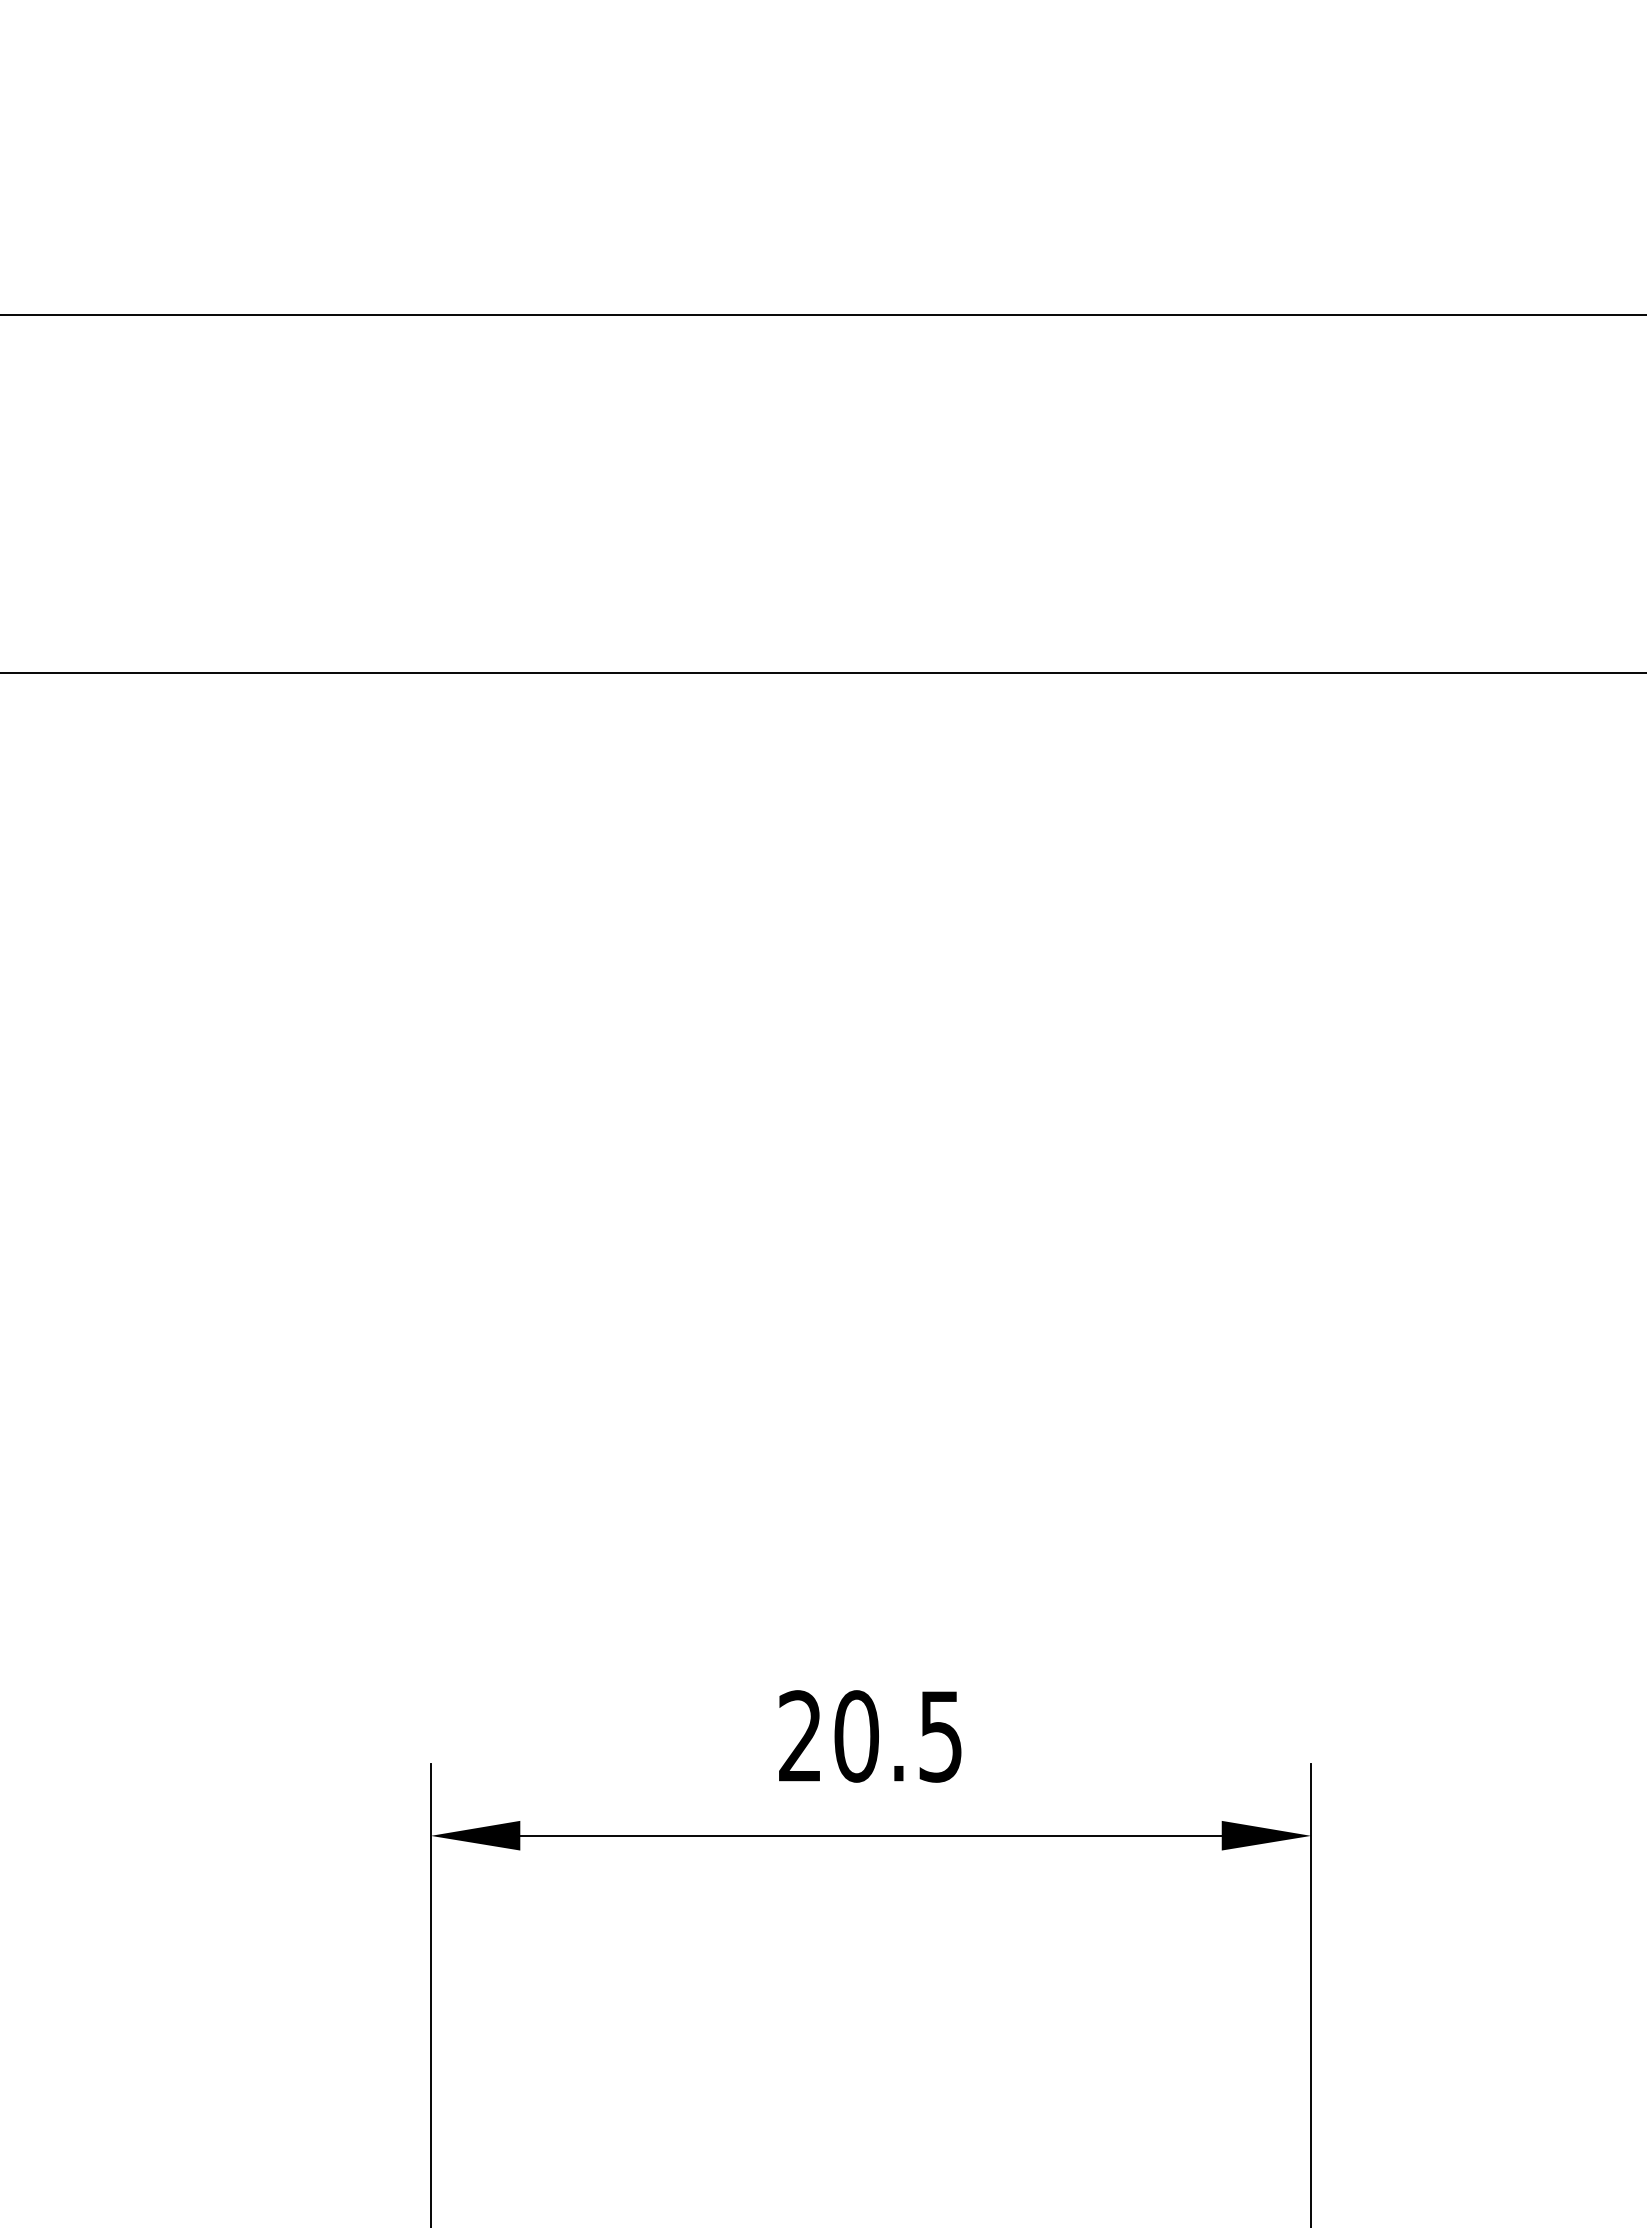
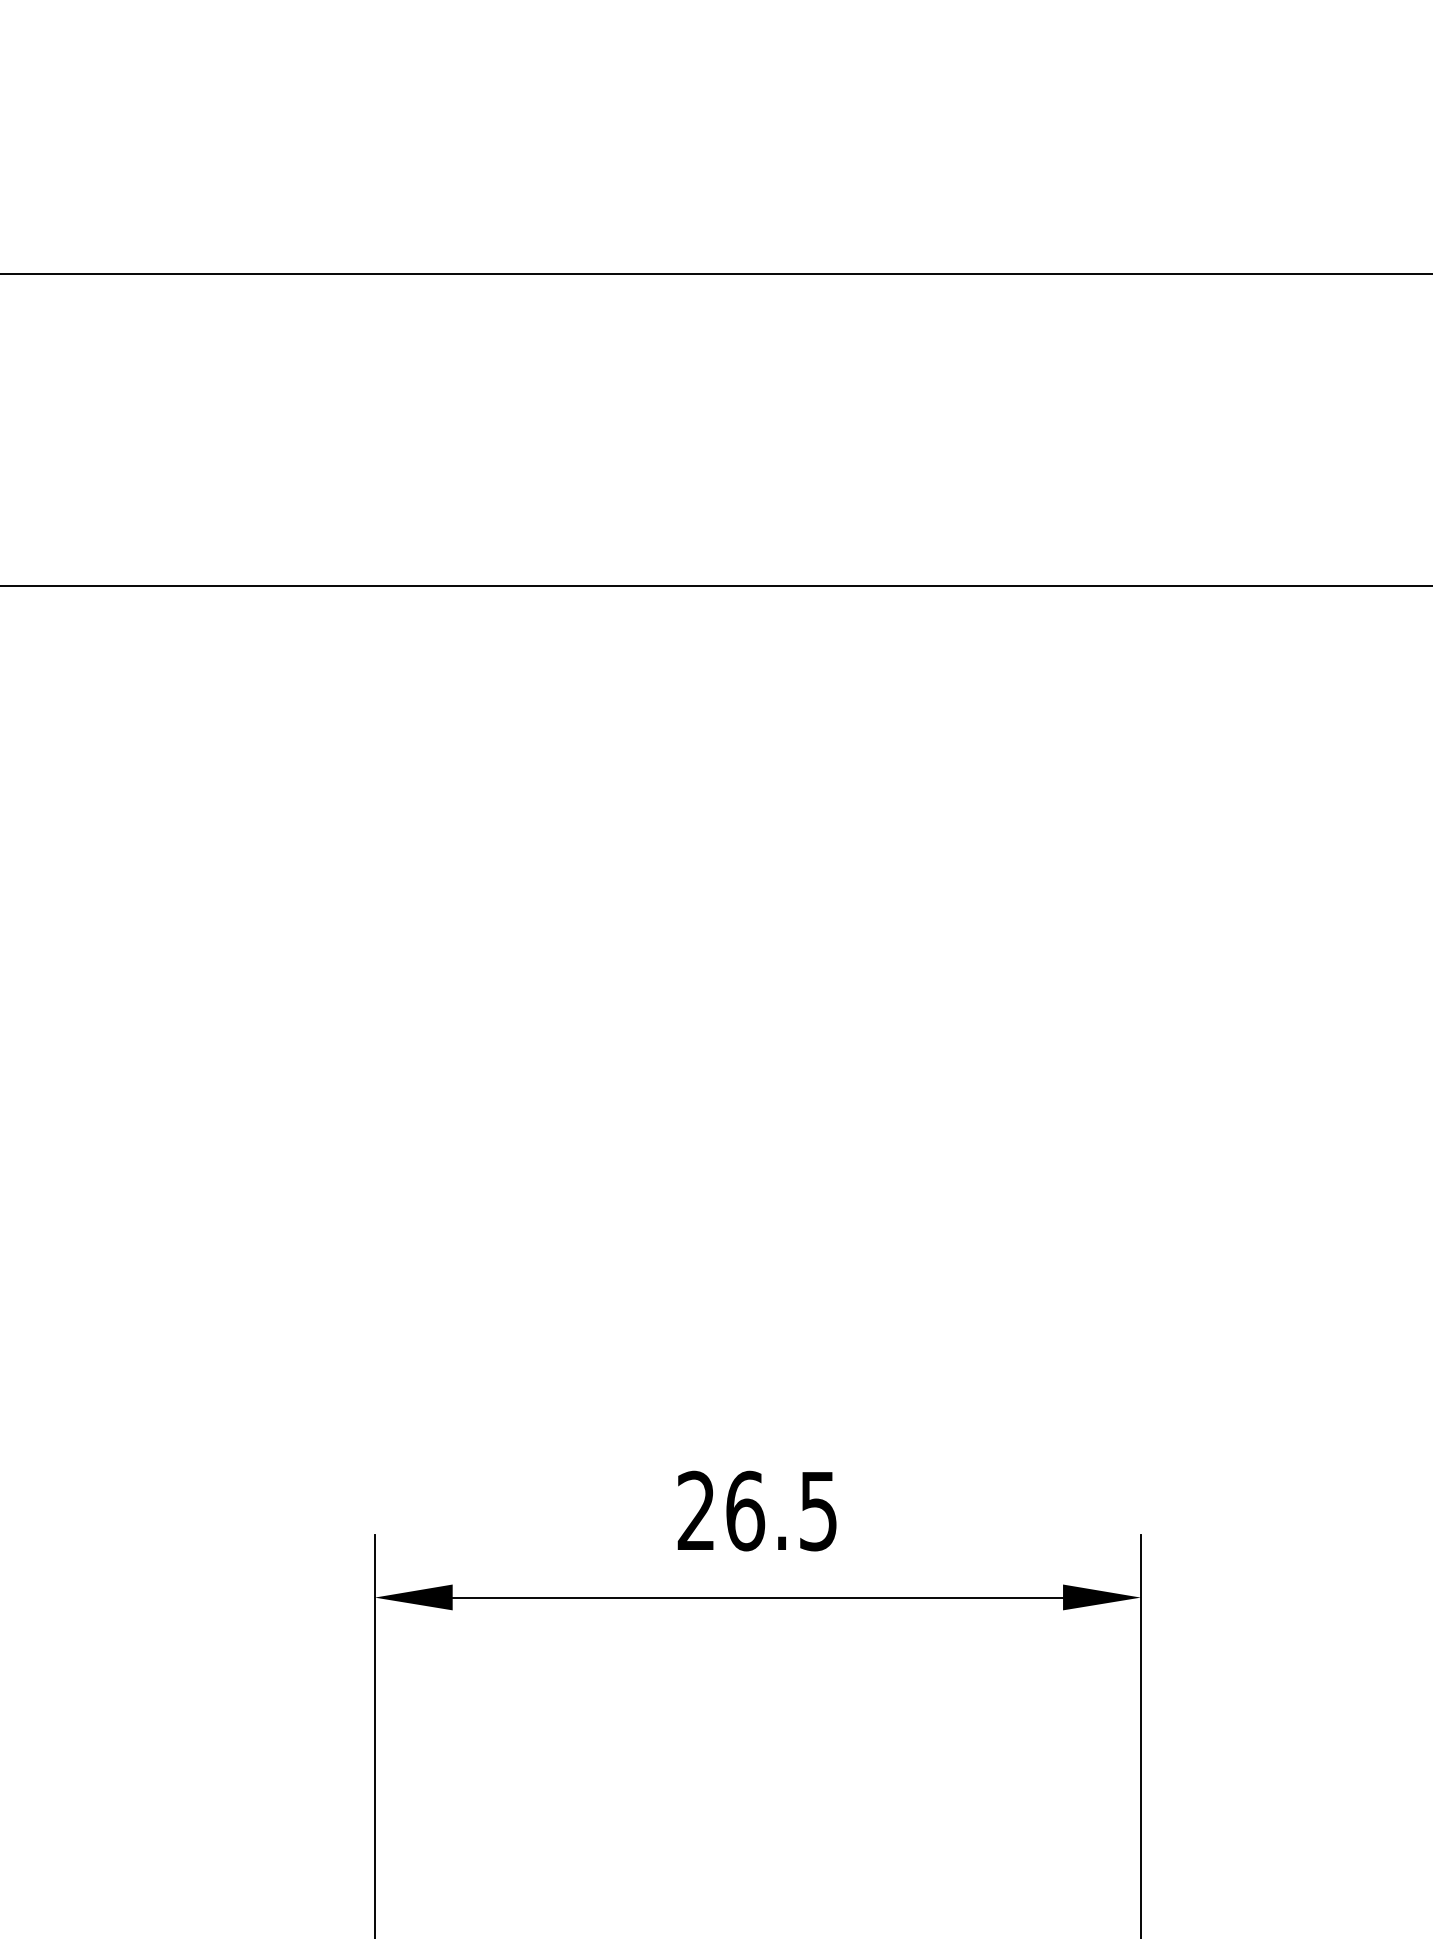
text: (856, 1736) -> (745, 1511), 20.5 -> 26.5

